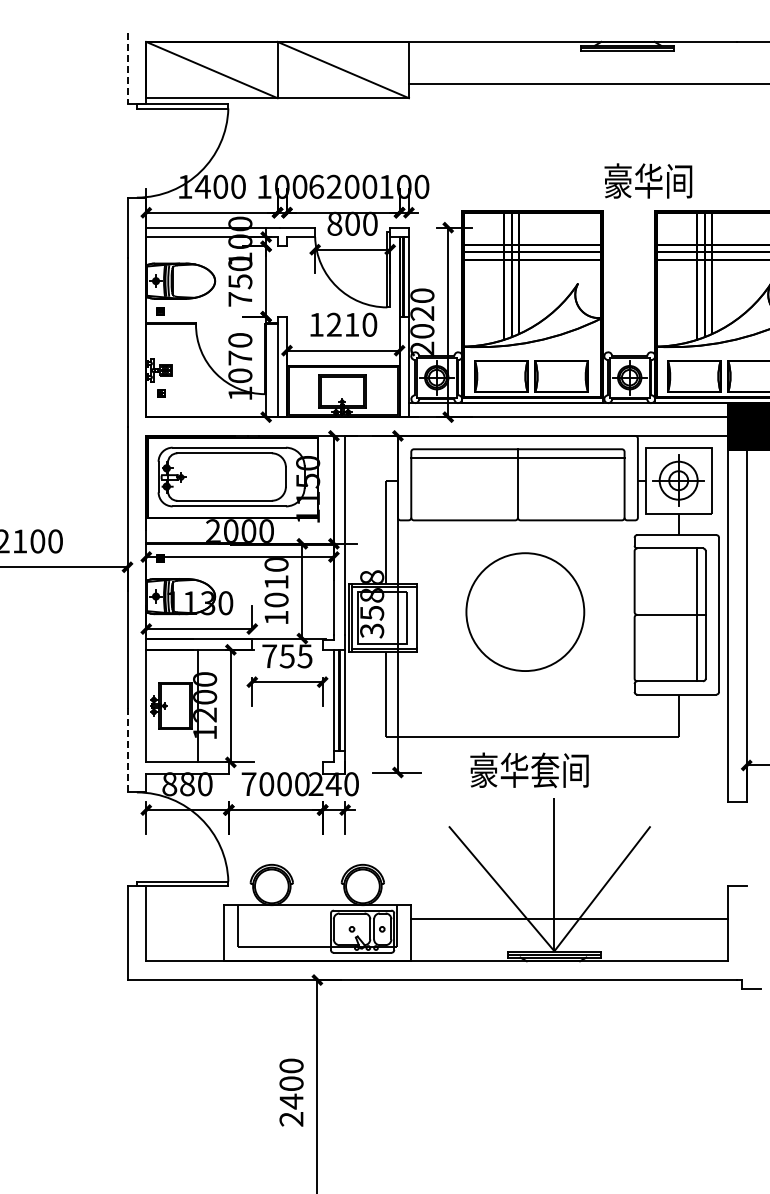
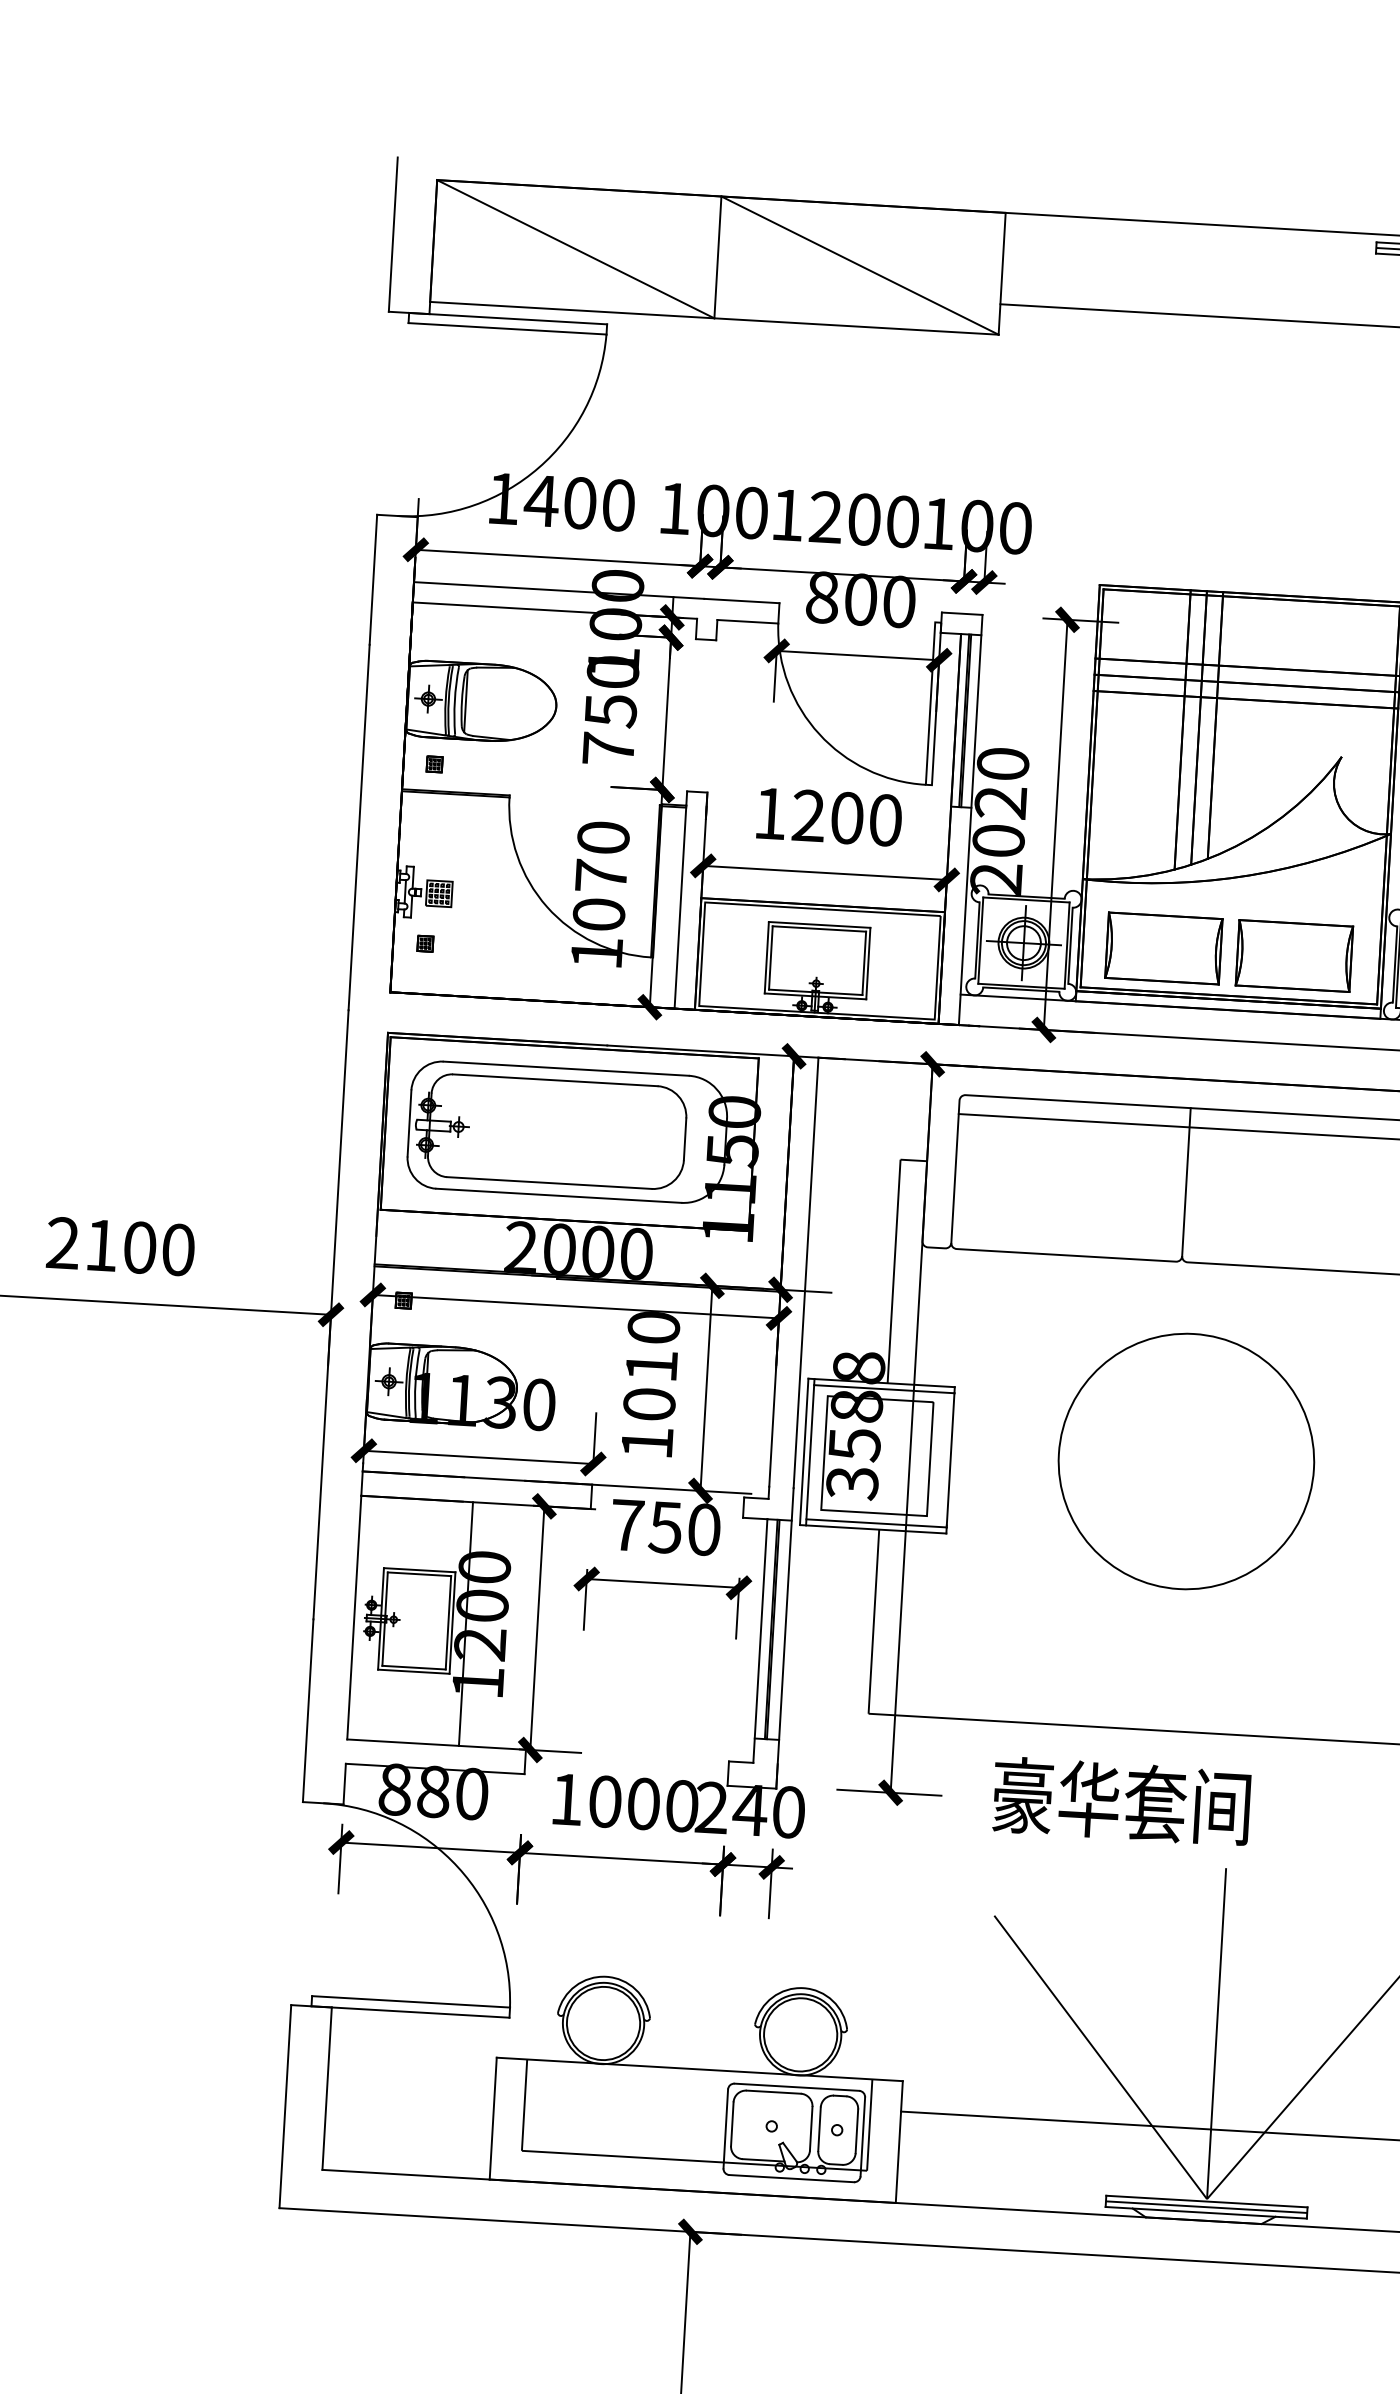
line: (127, 68) -> (393, 235), dashed -> solid
text: (316, 186) -> (787, 514), 6200 -> 1200
text: (352, 324) -> (848, 817), 1210 -> 1200
text: (304, 656) -> (702, 1529), 755 -> 750
line: (127, 750) -> (308, 1711), dashed -> solid
text: (529, 770) -> (1121, 1801), moved
text: (248, 783) -> (565, 1797), 7000 -> 1000

